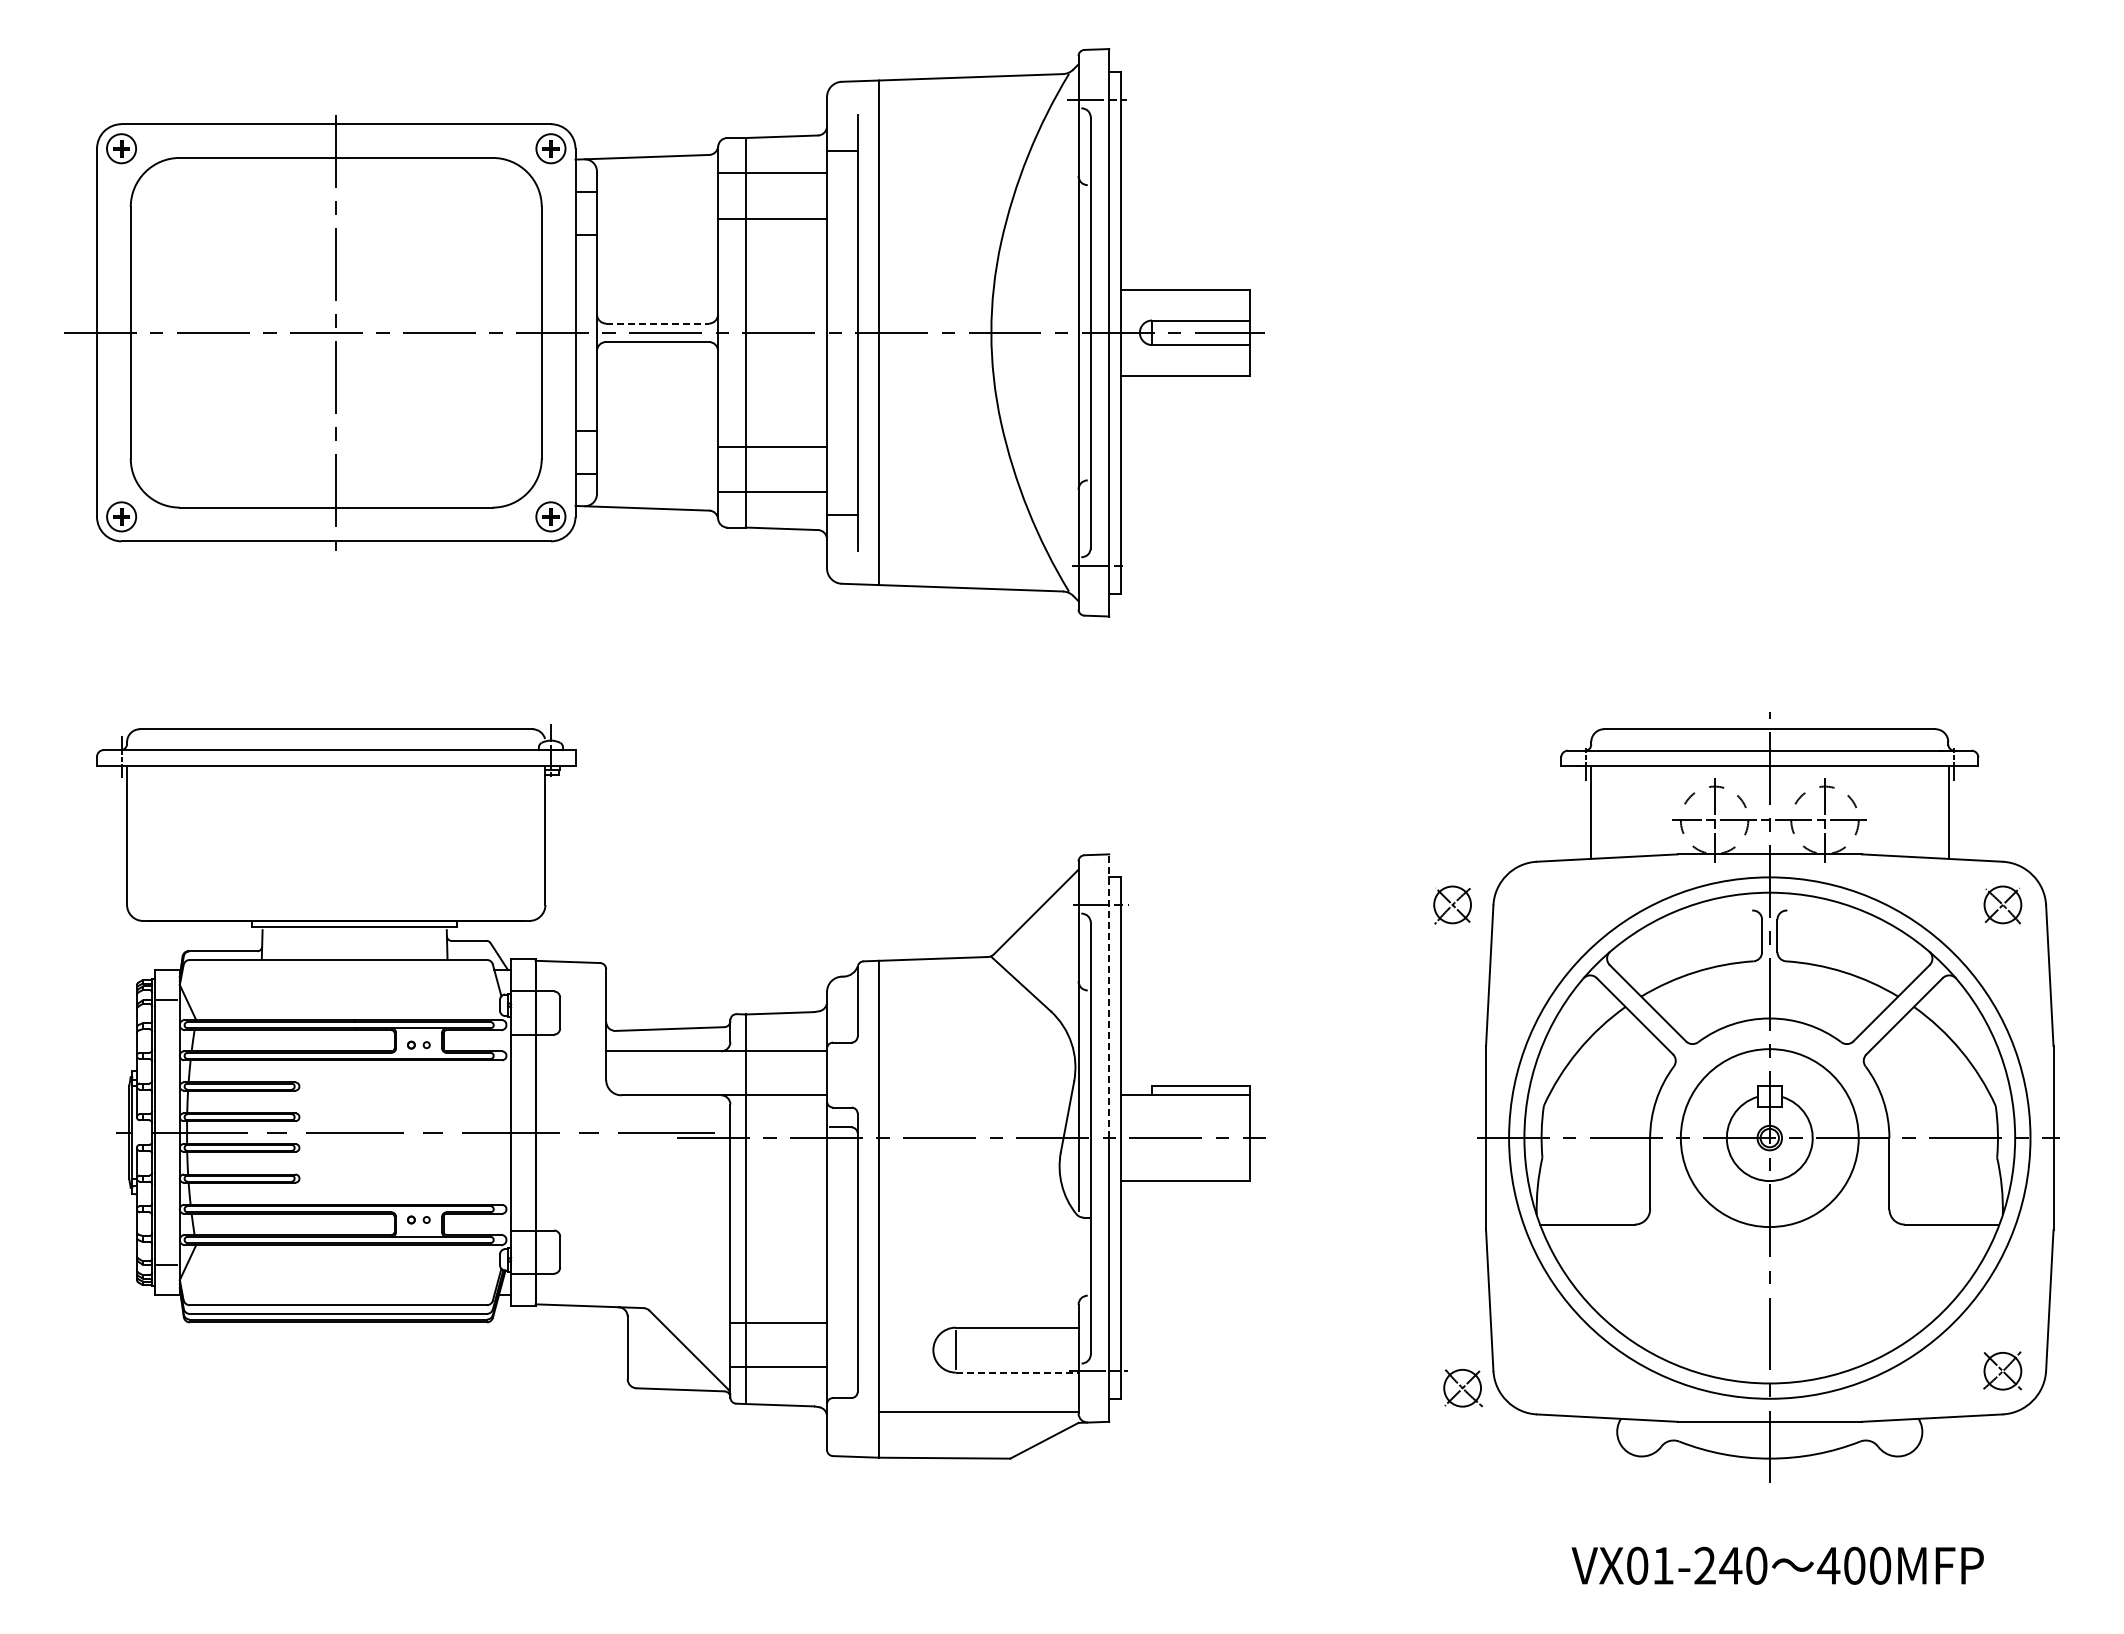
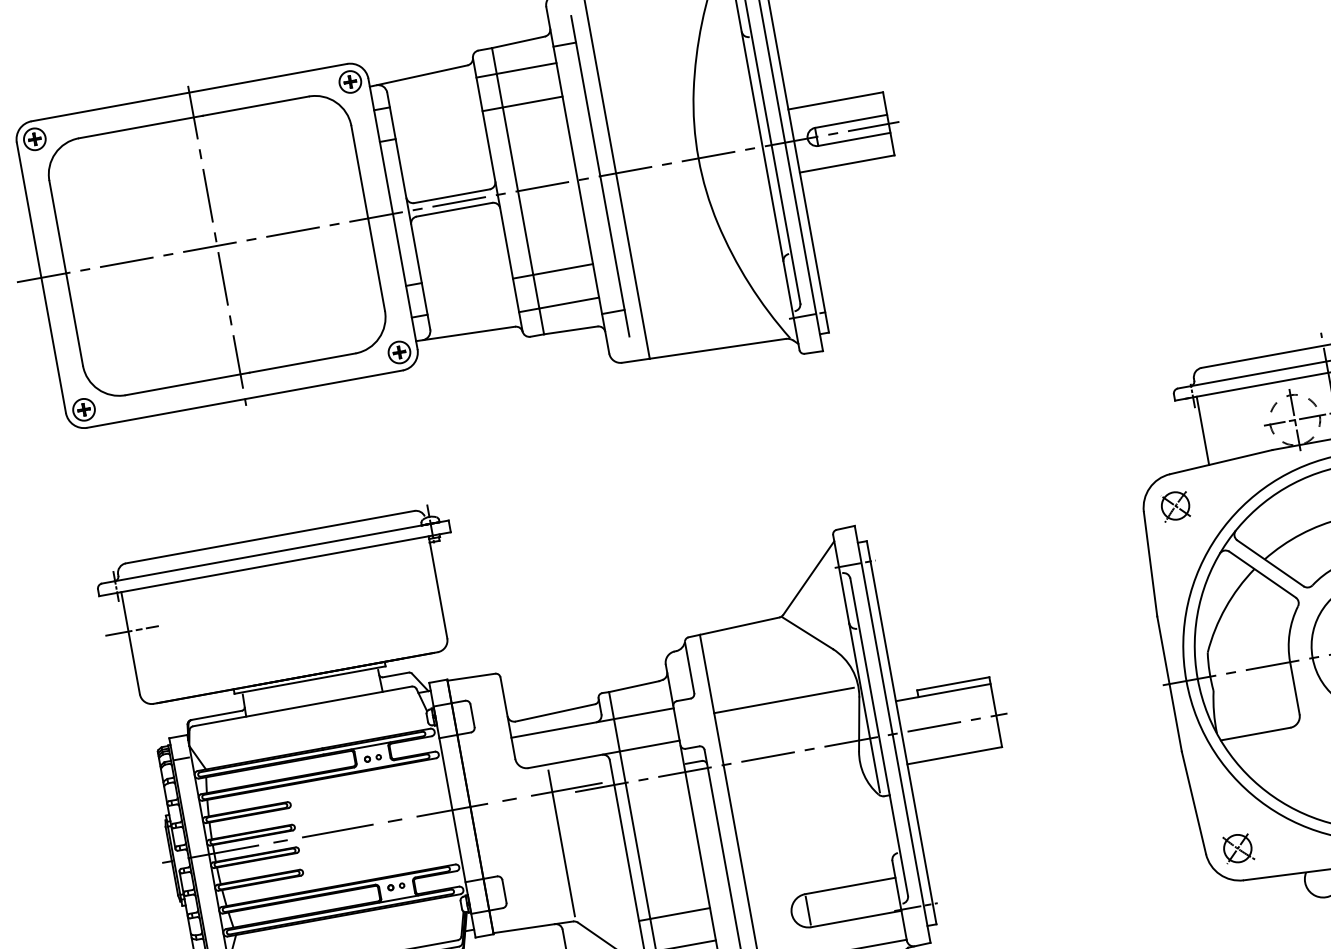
line: (658, 323) -> (452, 196), dashed -> solid
line: (131, 819) -> (131, 630), added
part: (1452, 904) -> (1175, 505), moved
line: (1109, 996) -> (873, 630), dashed -> solid
line: (974, 1067) -> (784, 700), added
line: (647, 1202) -> (562, 843), added
line: (1017, 1372) -> (856, 918), dashed -> solid
part: (1462, 1388) -> (1237, 848), moved

